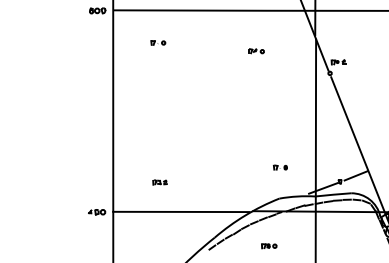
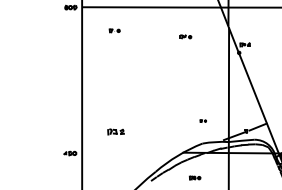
part: (280, 167) -> (203, 121), size x0.6
part: (159, 182) -> (115, 131), size x1.6
line: (181, 211) -> (131, 152), removed

